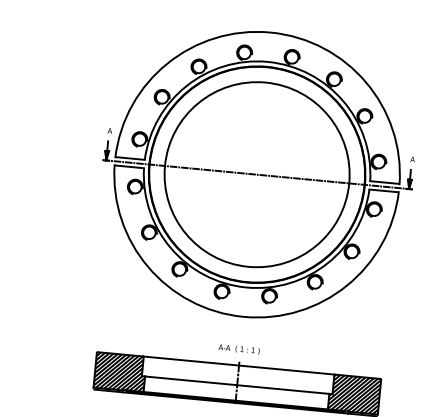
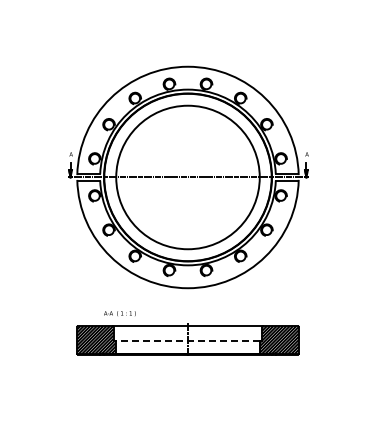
text: (238, 349) -> (119, 313), moved
line: (237, 385) -> (188, 341), solid -> dashed

